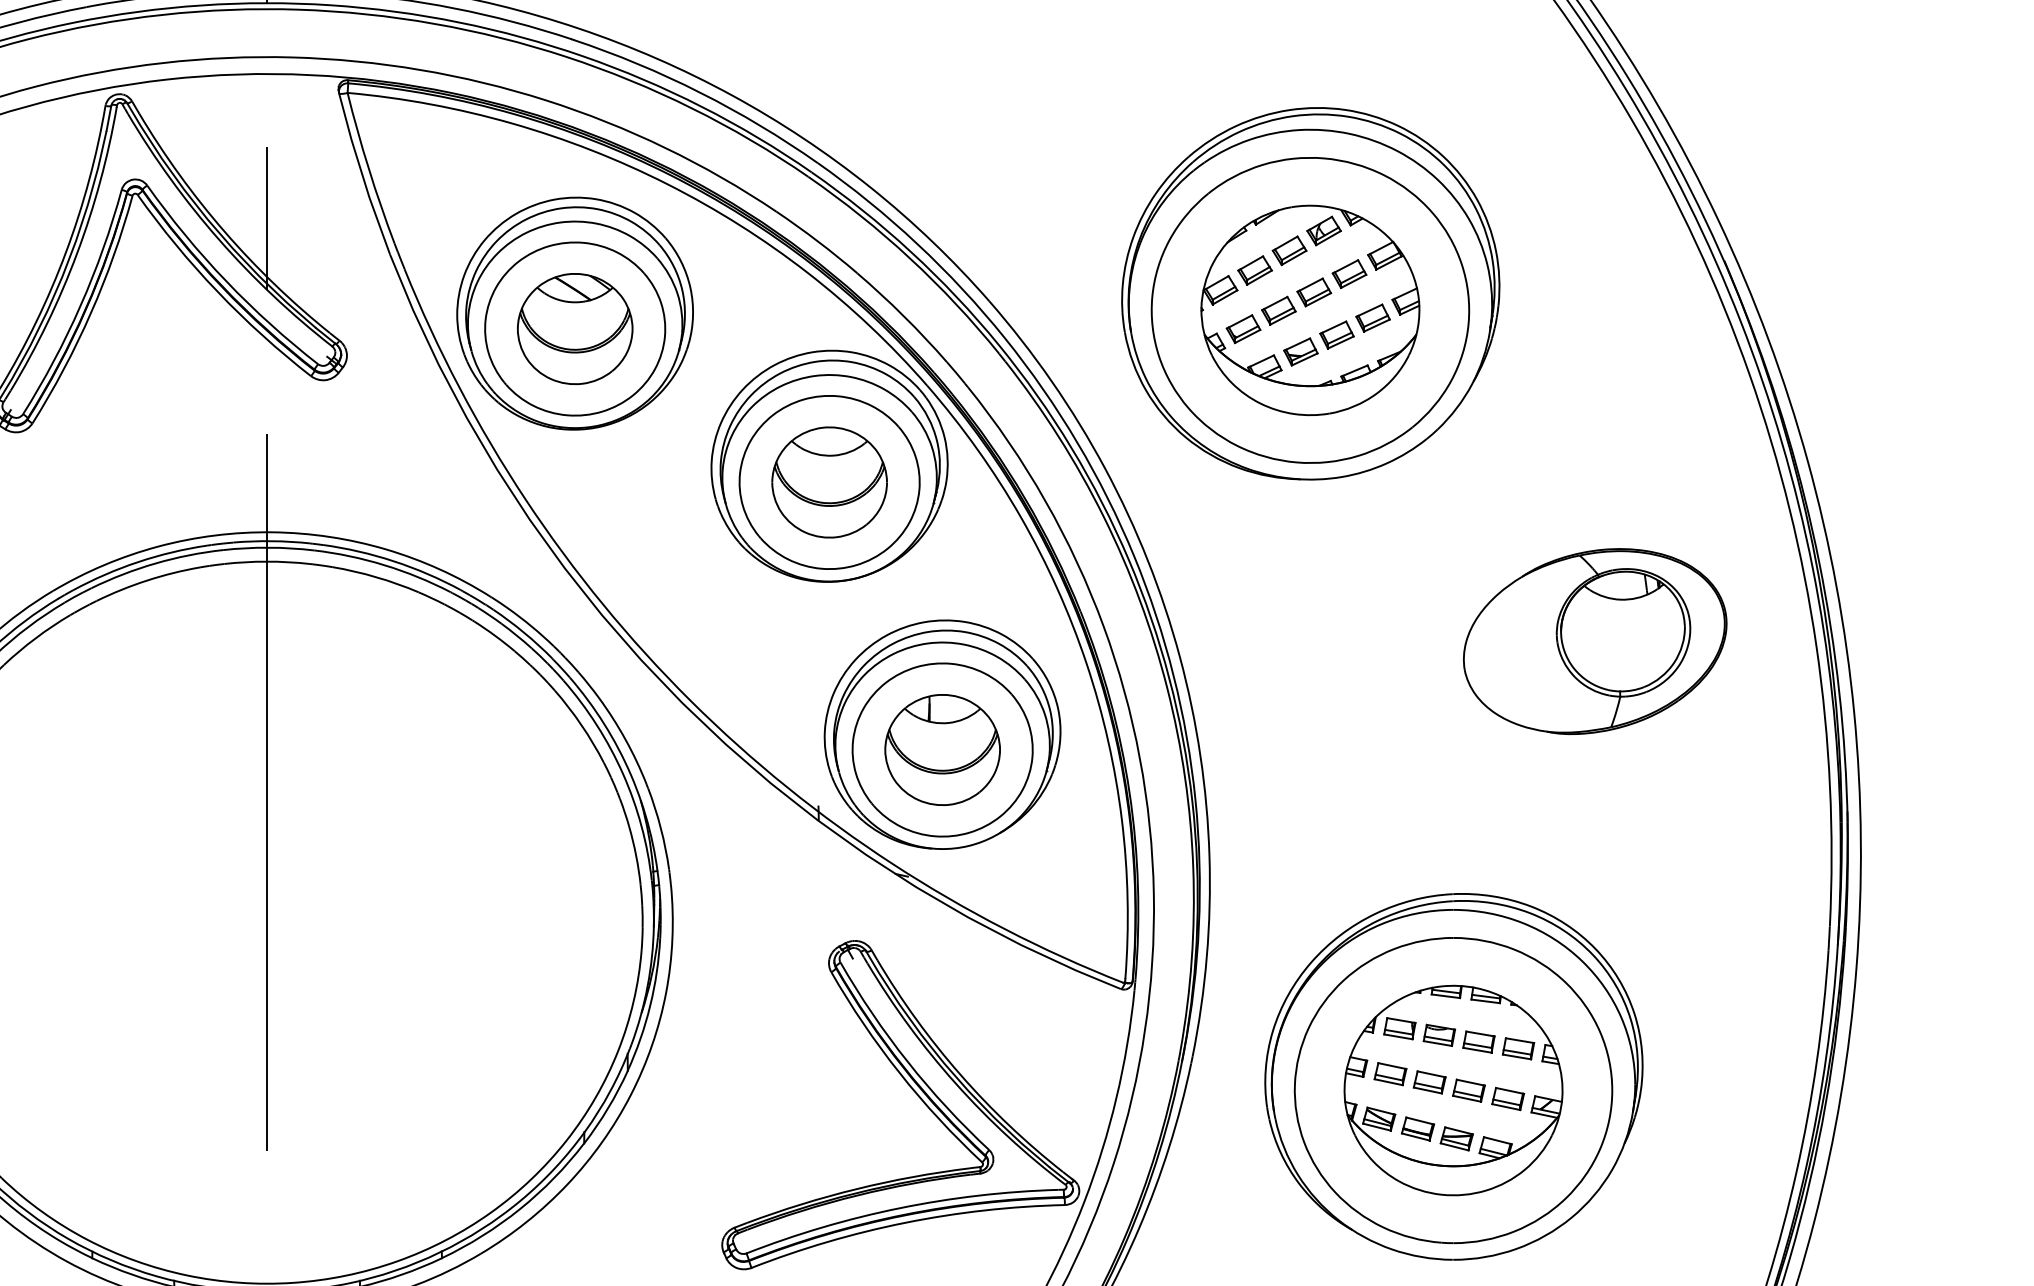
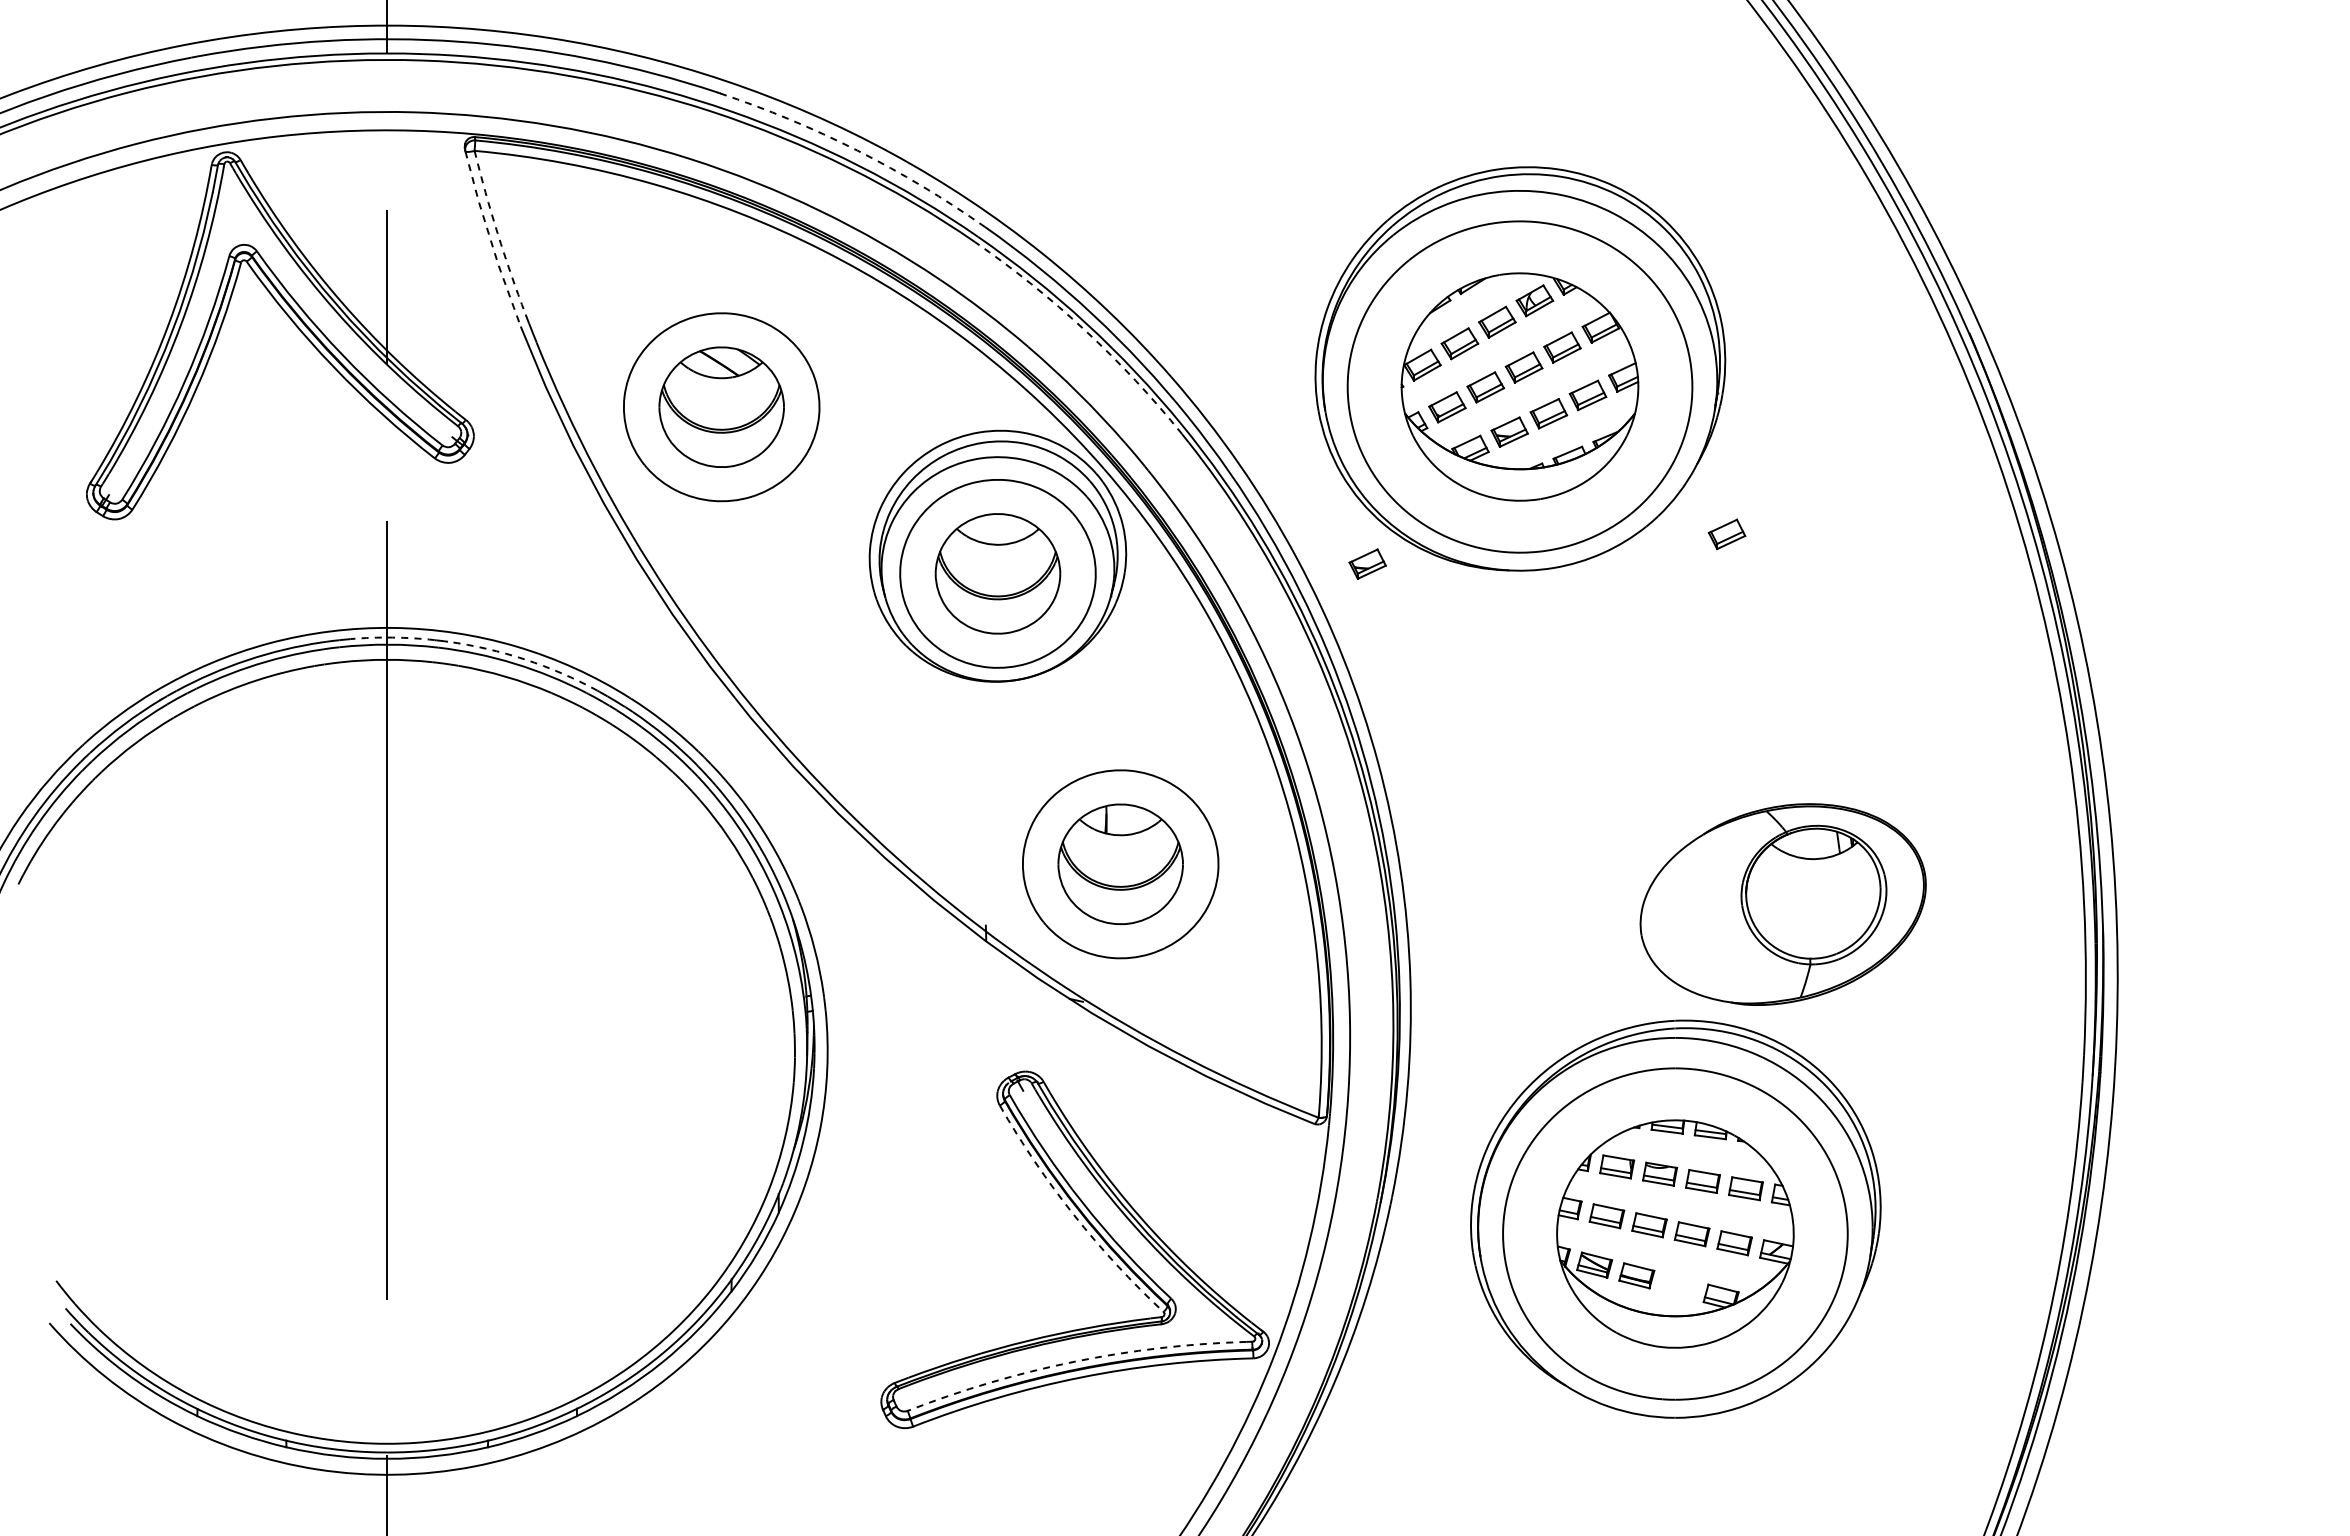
arc: (700, 92) -> (857, 150), solid -> dashed
arc: (368, 169) -> (497, 233), solid -> dashed
line: (362, 175) -> (490, 240), solid -> dashed
arc: (910, 258) -> (1085, 330), solid -> dashed
part: (575, 313) -> (721, 390), removed
part: (1500, 446) -> (1726, 534), added
part: (1169, 472) -> (1367, 563), added
arc: (271, 541) -> (392, 637), solid -> dashed
arc: (393, 561) -> (524, 659), solid -> dashed
part: (1594, 641) -> (1782, 904), moved
part: (942, 734) -> (1120, 847), removed
arc: (899, 1072) -> (1073, 1214), solid -> dashed
part: (1456, 1138) -> (1678, 1286), removed
arc: (900, 1207) -> (1074, 1361), solid -> dashed

